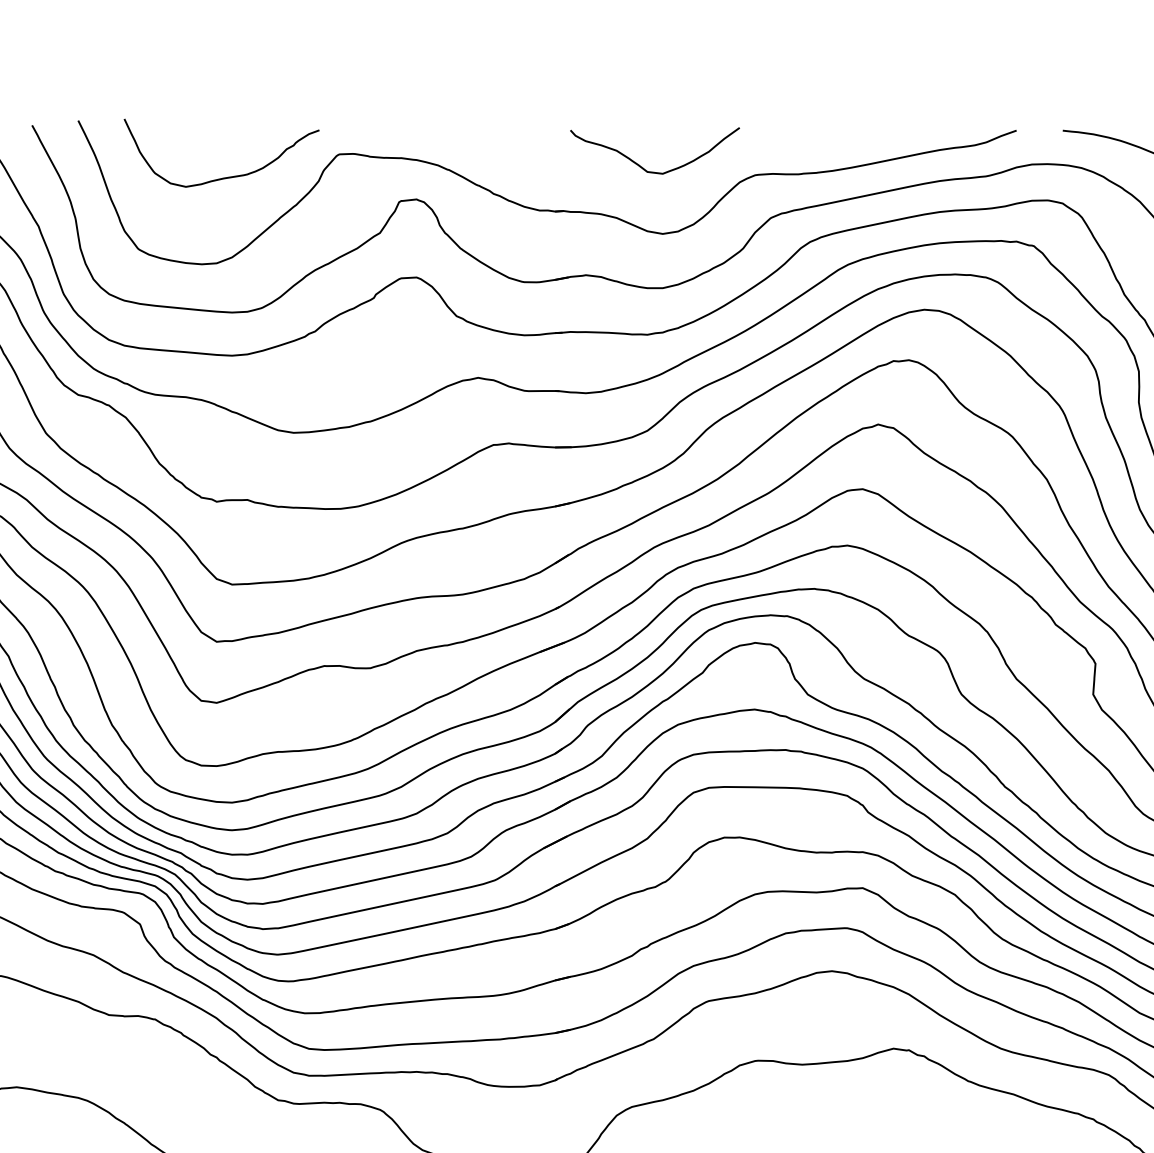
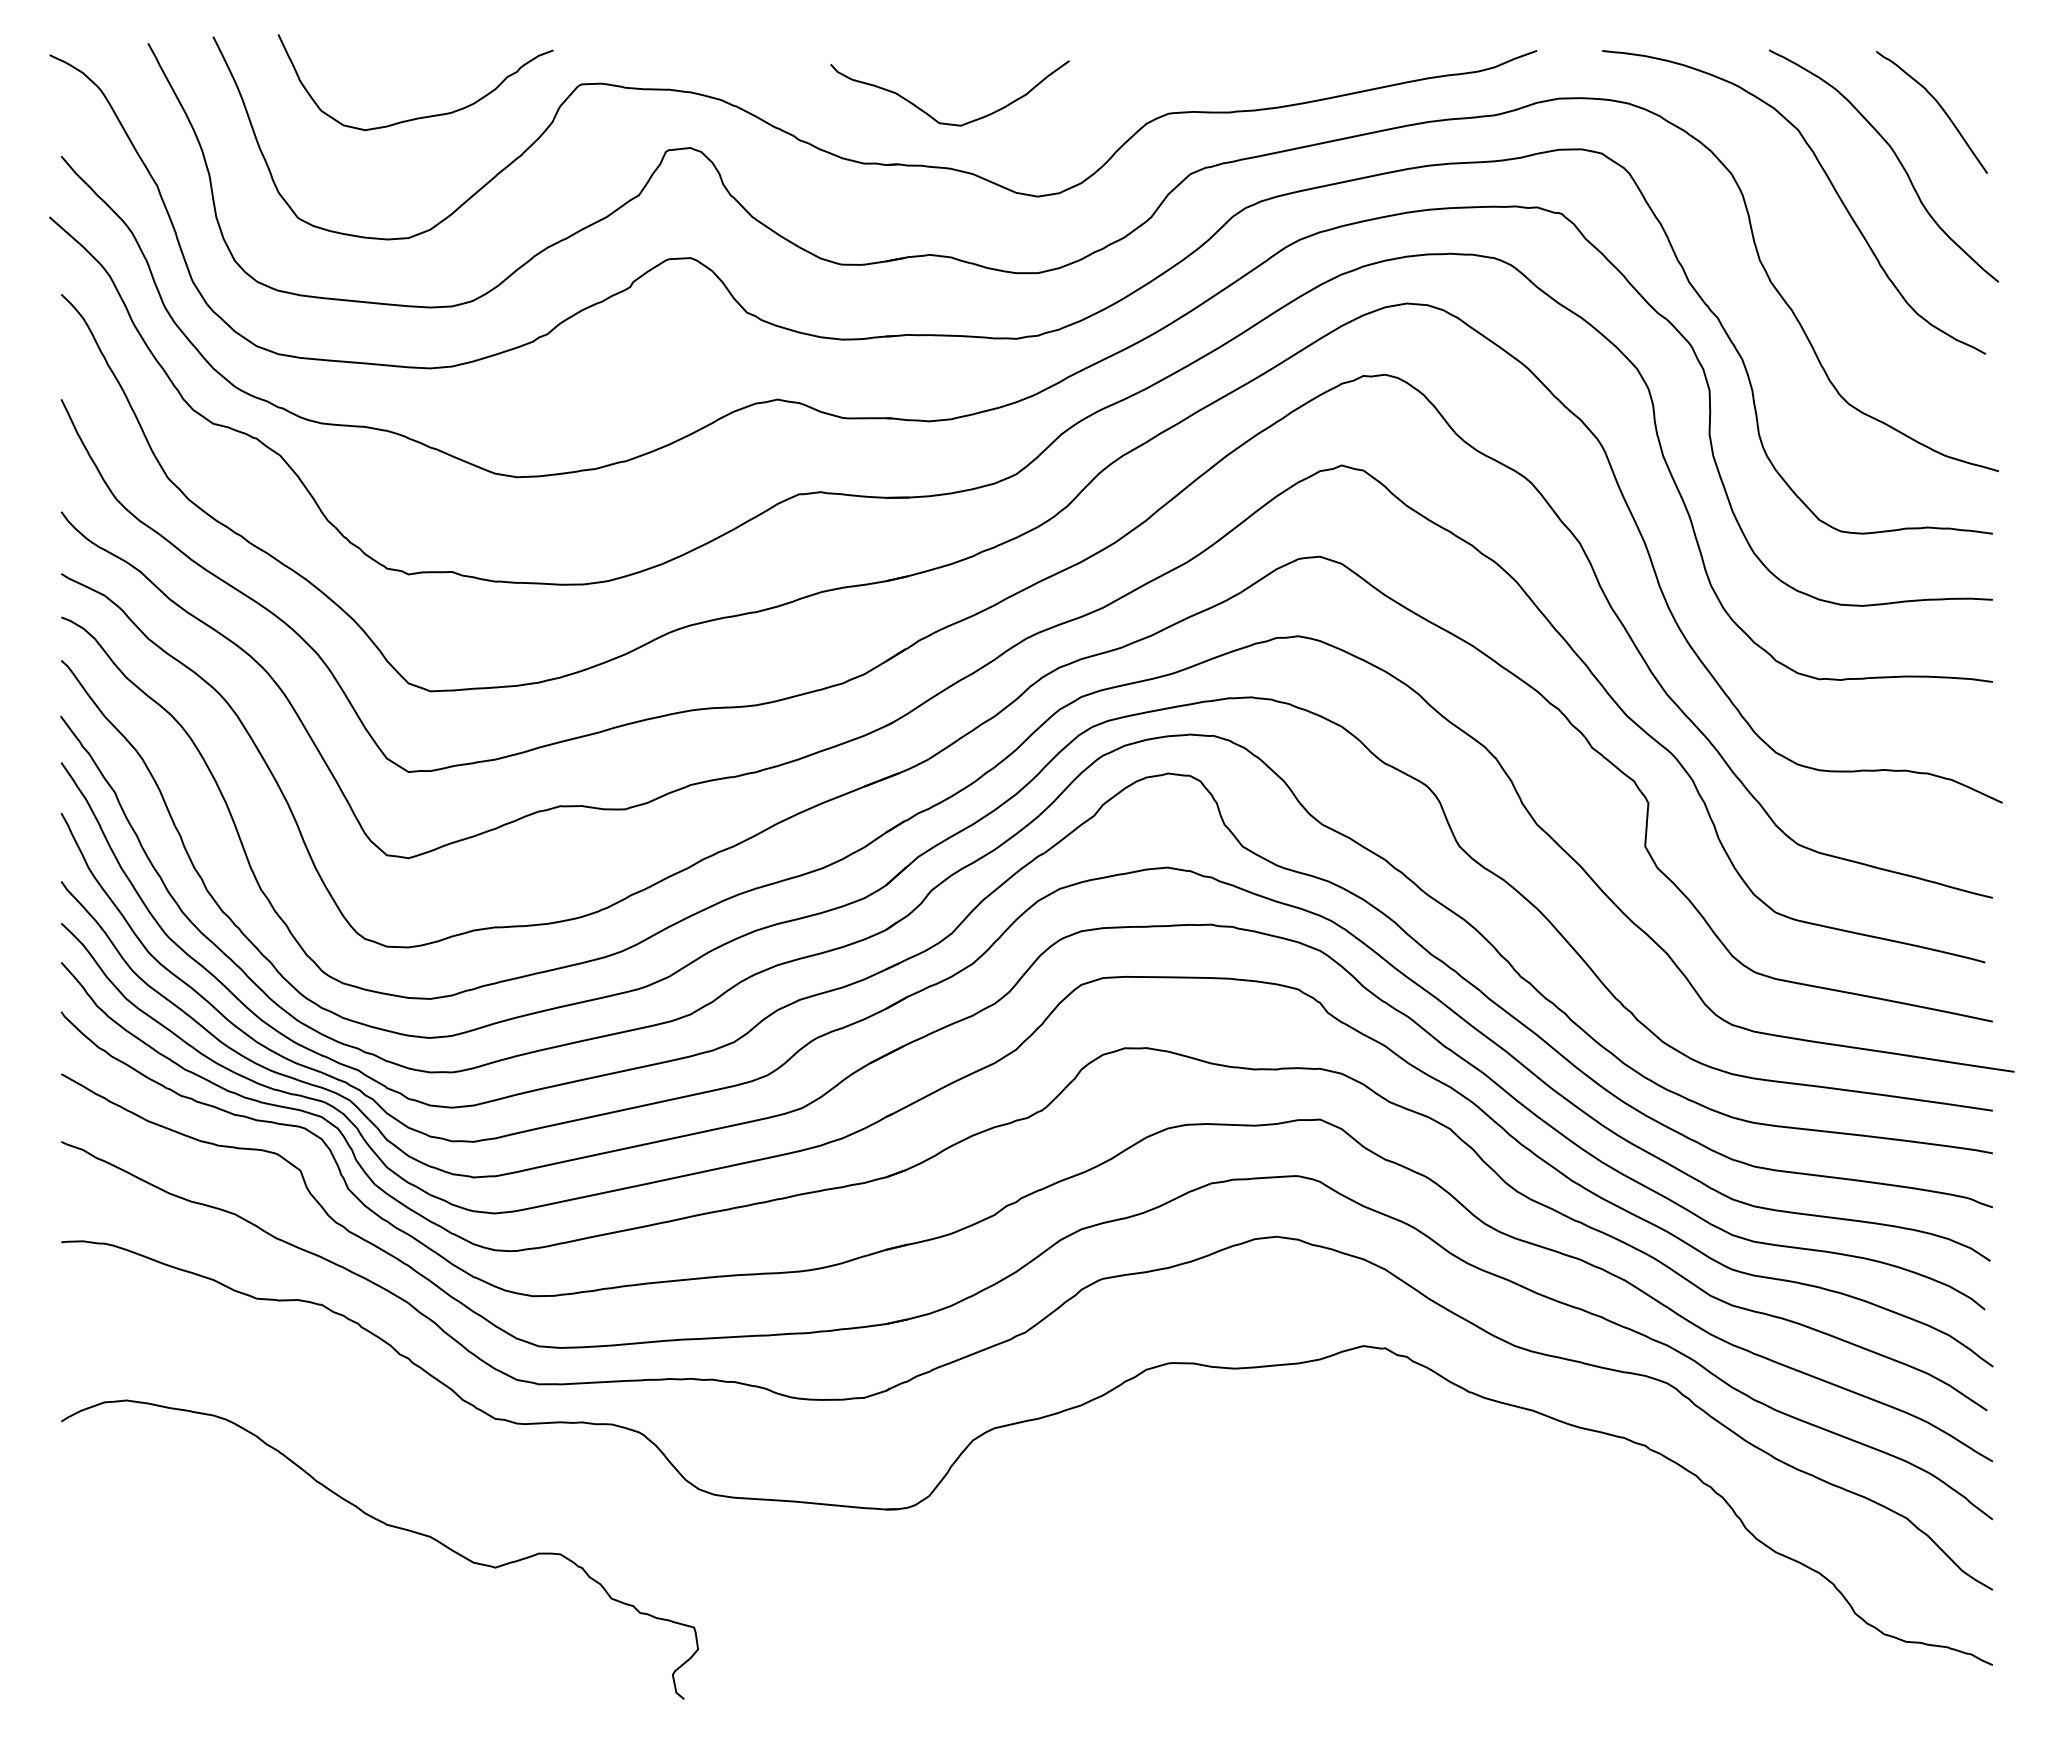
curve: (642, 167) -> (932, 116), moved

